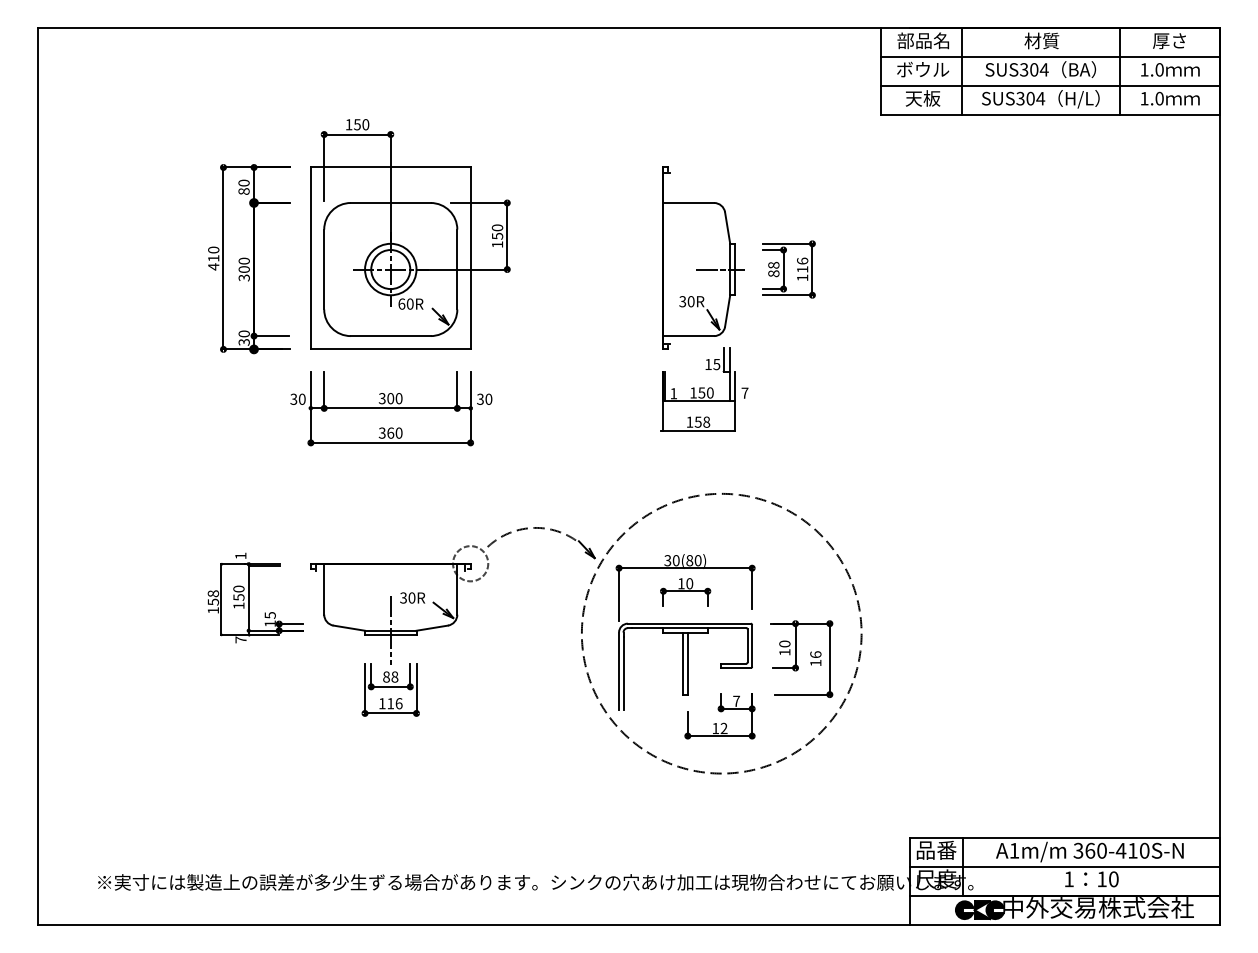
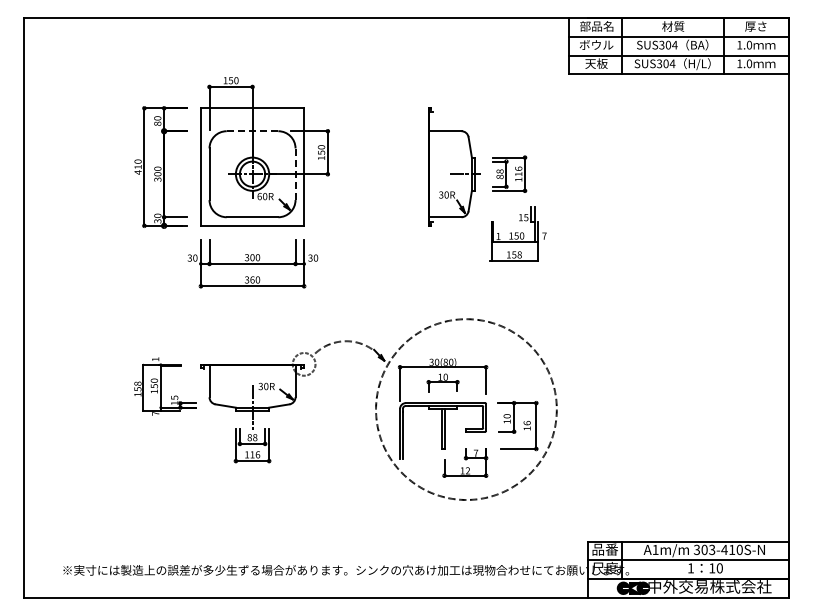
line: (390, 203) -> (252, 131), solid -> dashed
line: (457, 269) -> (295, 174), solid -> dashed
part: (703, 389) -> (517, 233), moved
text: (1096, 850) -> (708, 549), 360-410S-N -> 303-410S-N

